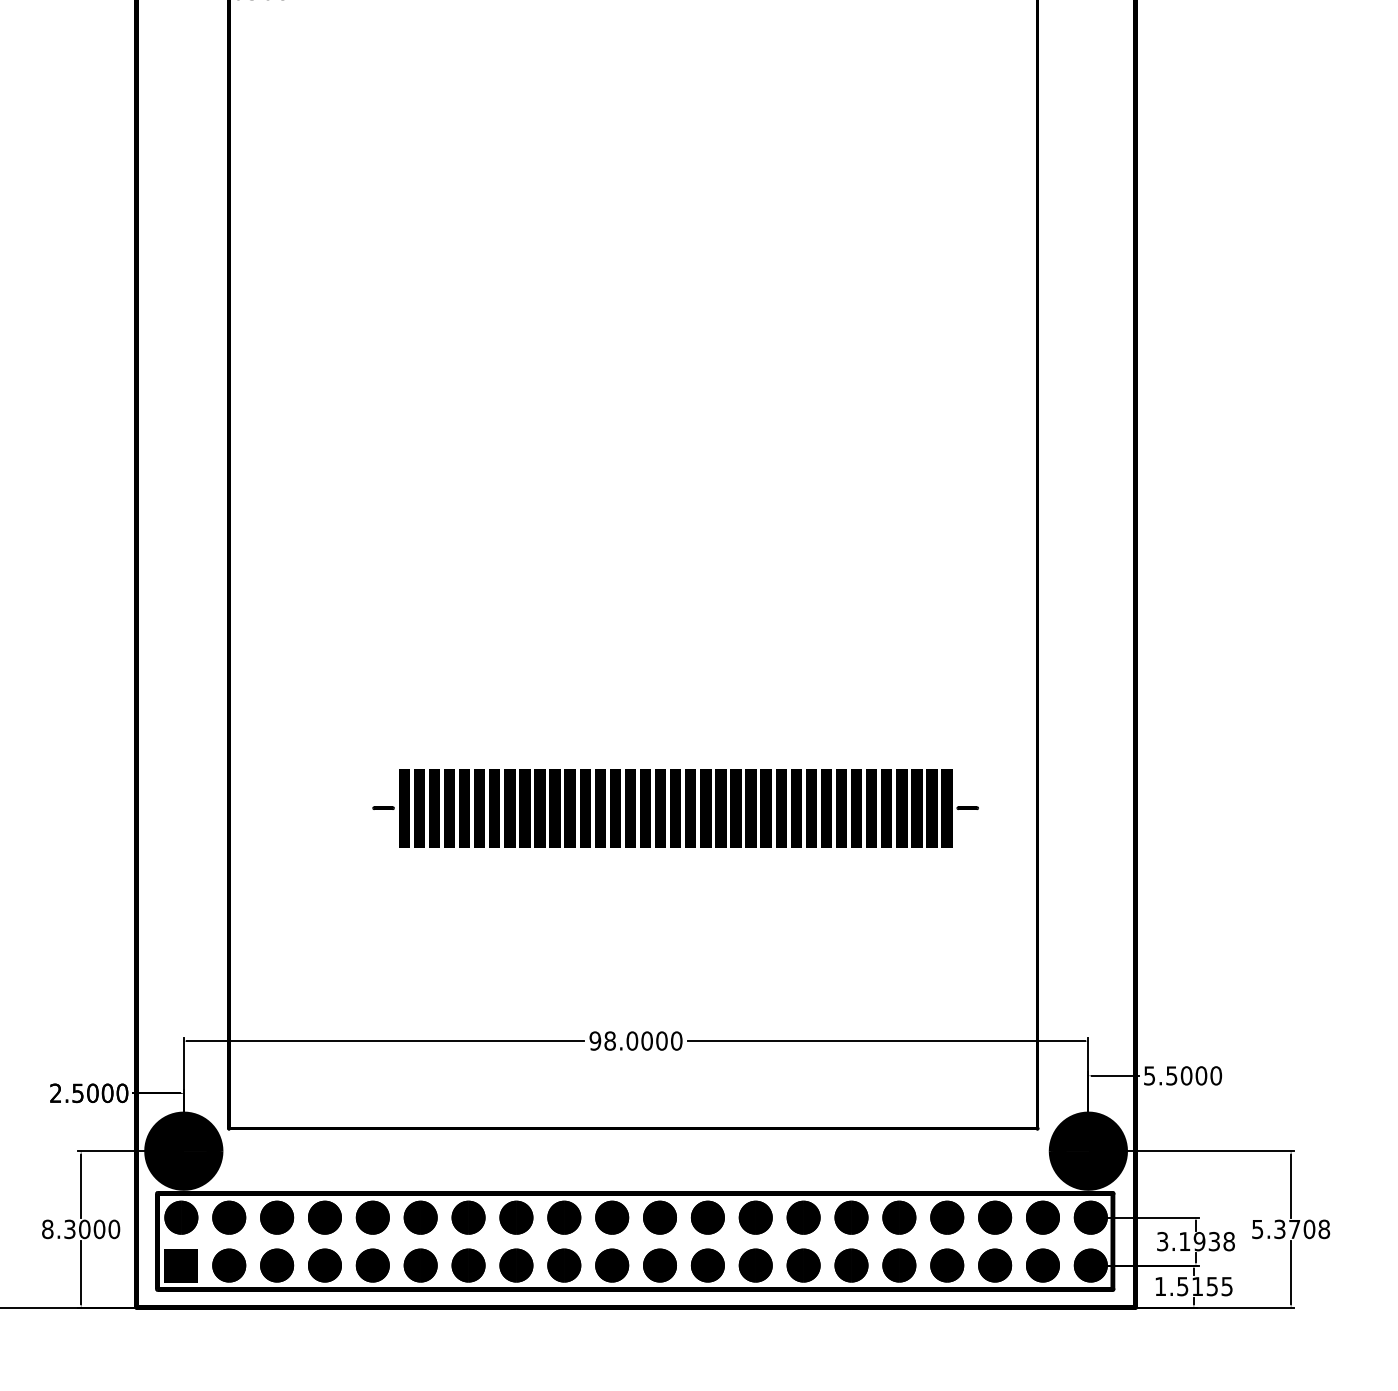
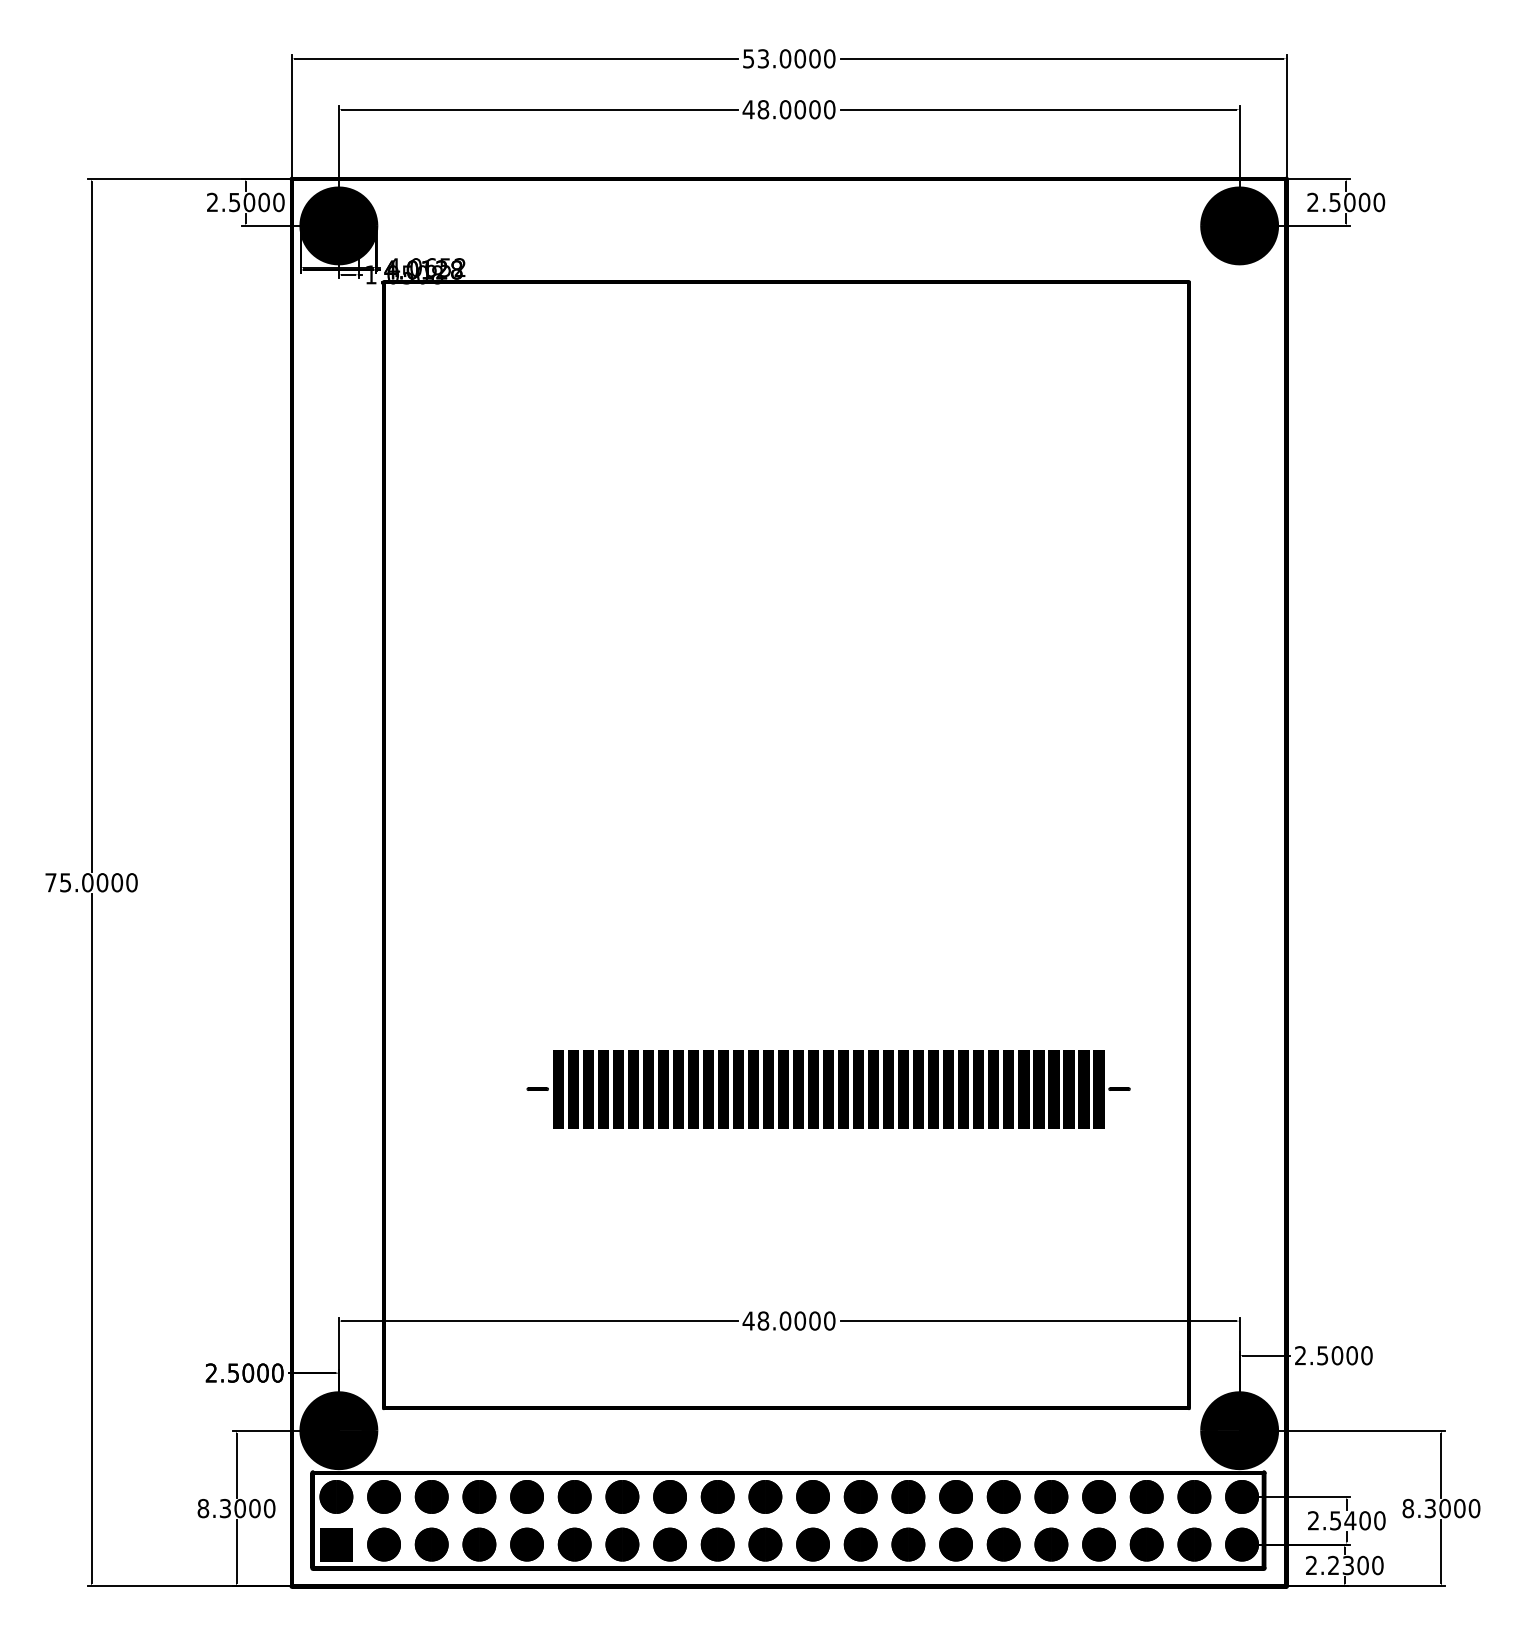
text: (595, 1040) -> (748, 1320), 98.0000 -> 48.0000
text: (1149, 1075) -> (1300, 1355), 5.5000 -> 2.5000
text: (1291, 1229) -> (1441, 1508), 5.3708 -> 8.3000
text: (1195, 1241) -> (1346, 1520), 3.1938 -> 2.5400
text: (1193, 1286) -> (1344, 1565), 1.5155 -> 2.2300

